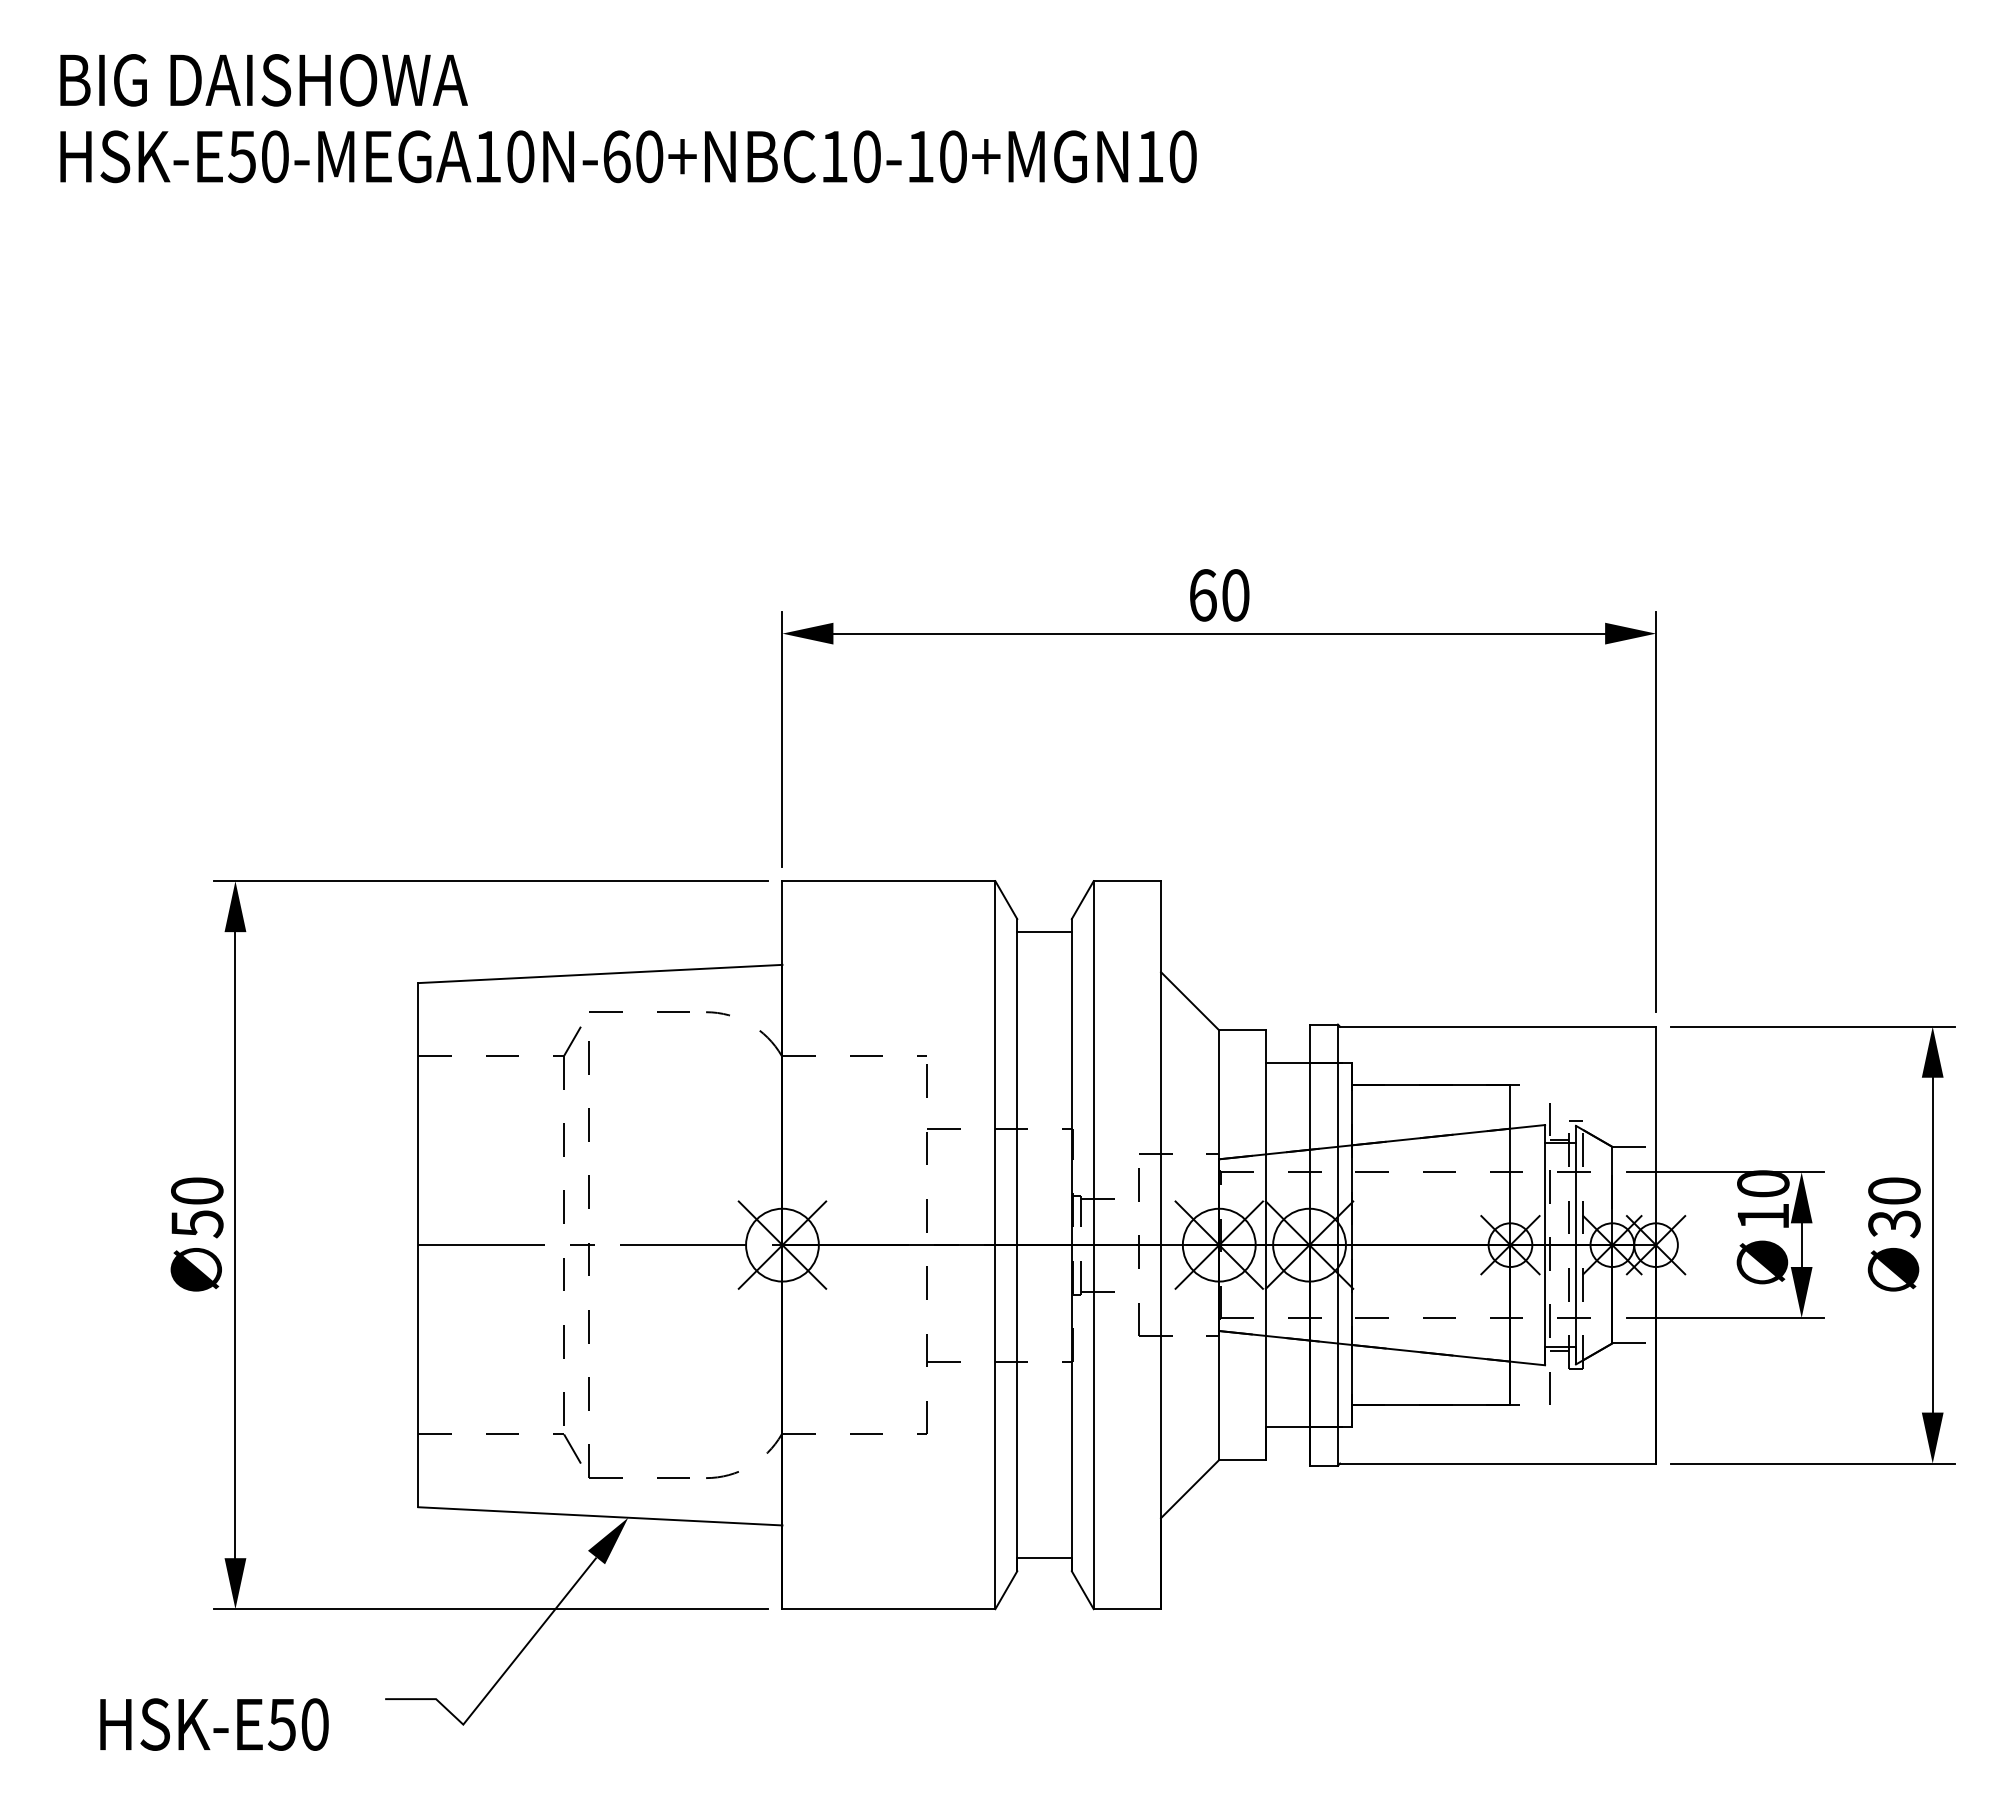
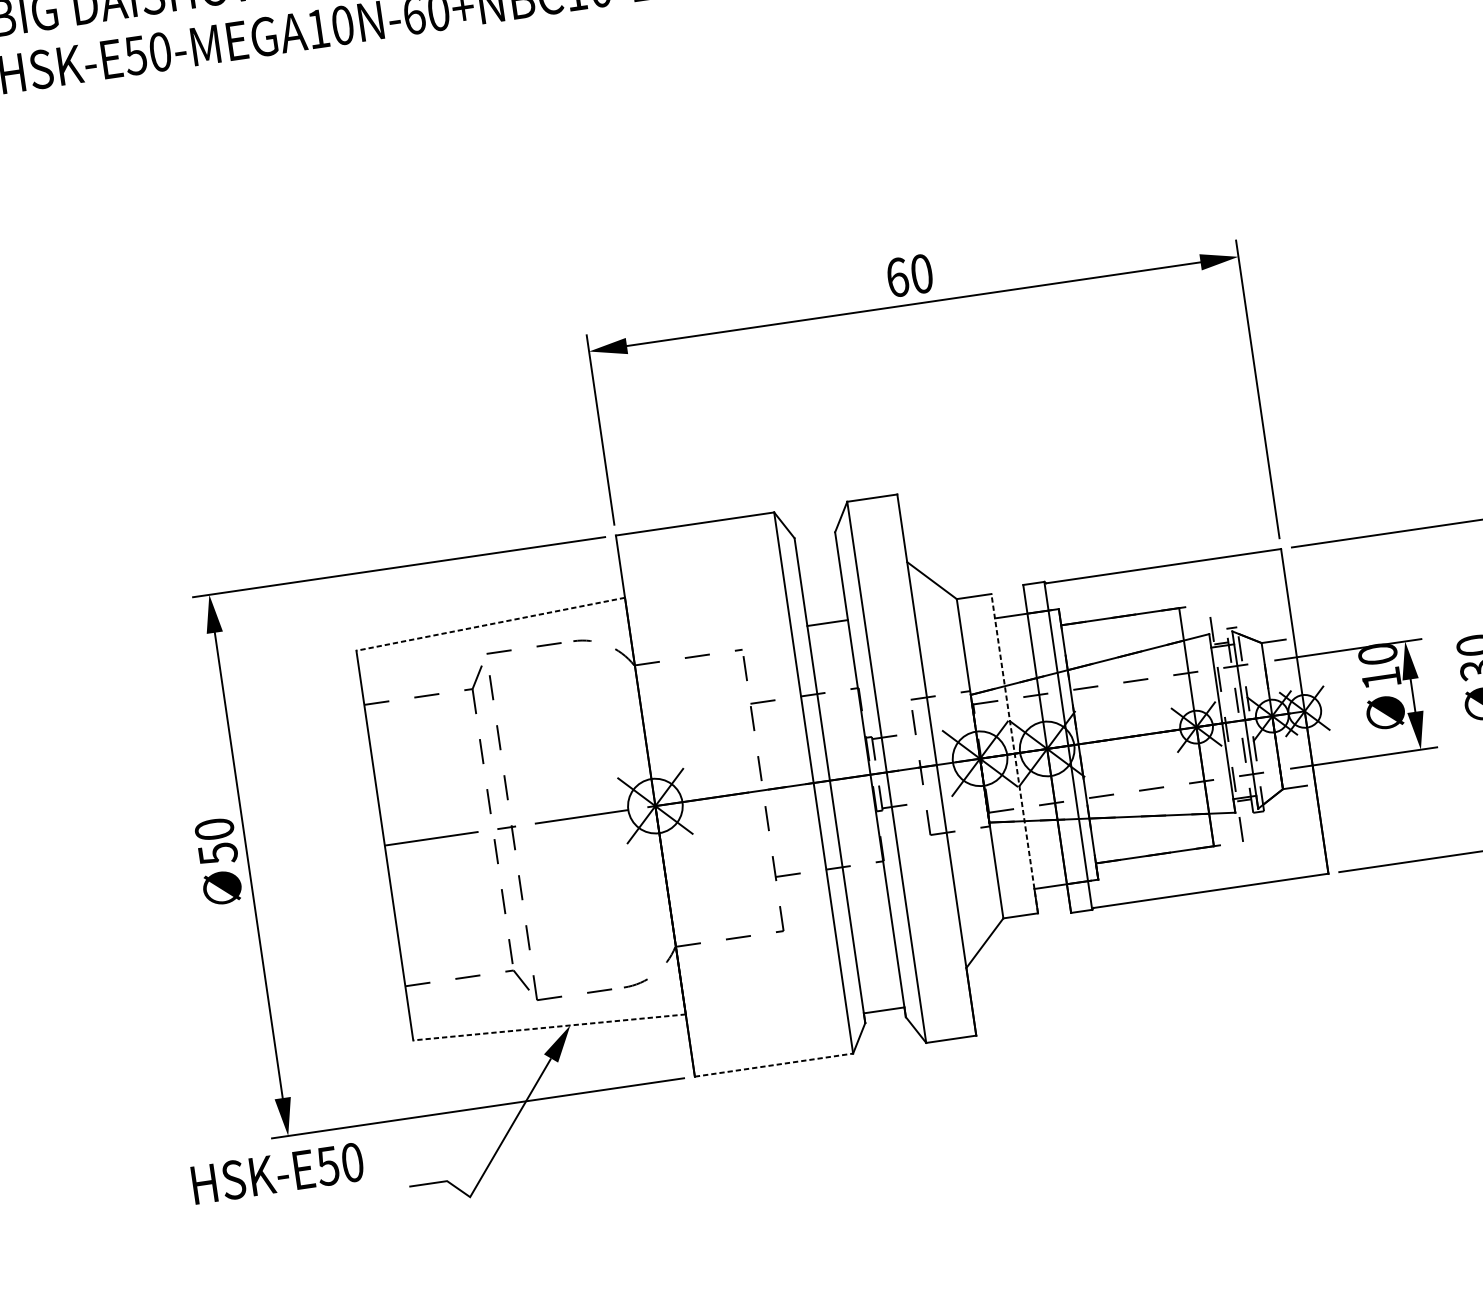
line: (1044, 932) -> (827, 623), moved
line: (599, 974) -> (490, 624), solid -> dashed
line: (1265, 1245) -> (1014, 753), solid -> dashed
line: (599, 1516) -> (548, 1027), solid -> dashed
line: (889, 1609) -> (774, 1065), solid -> dashed
text: (214, 1724) -> (277, 1173), moved

